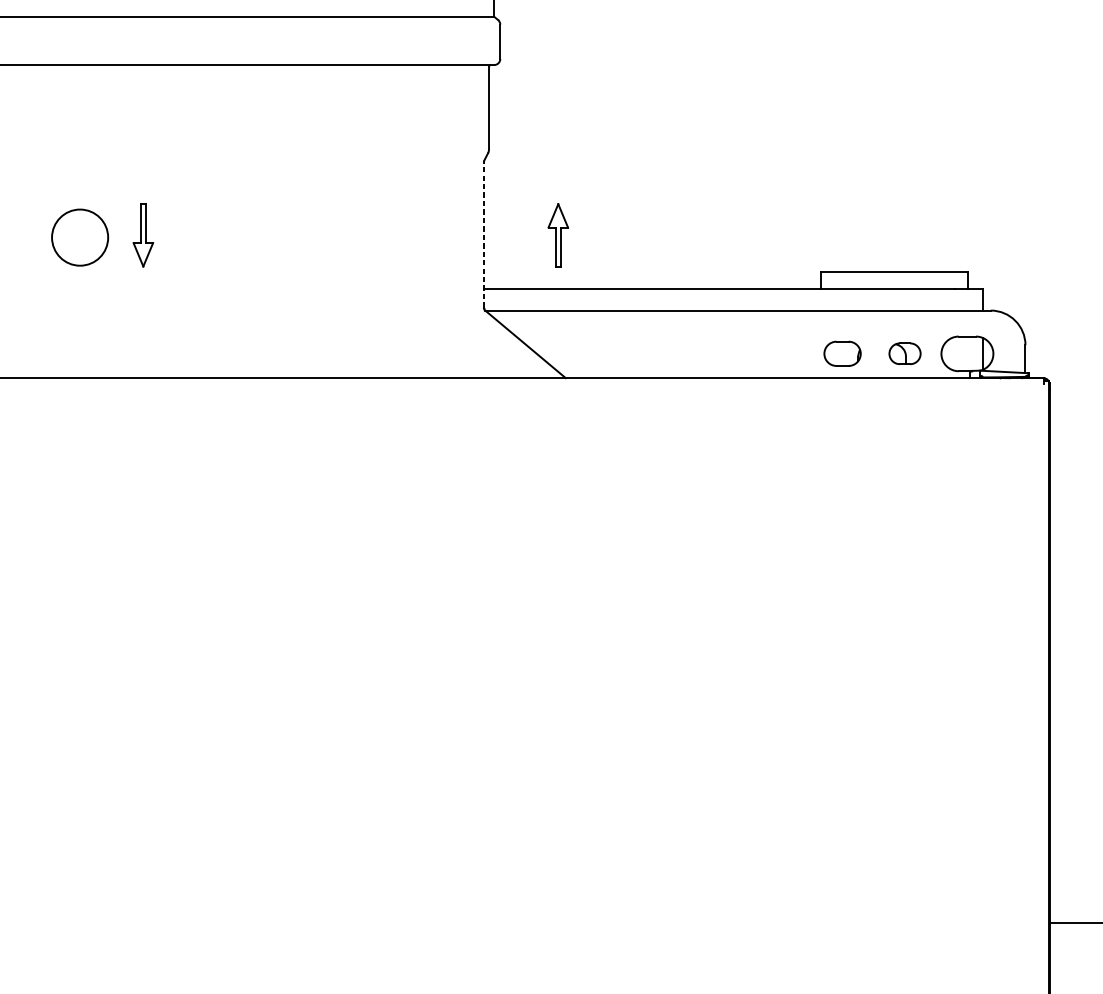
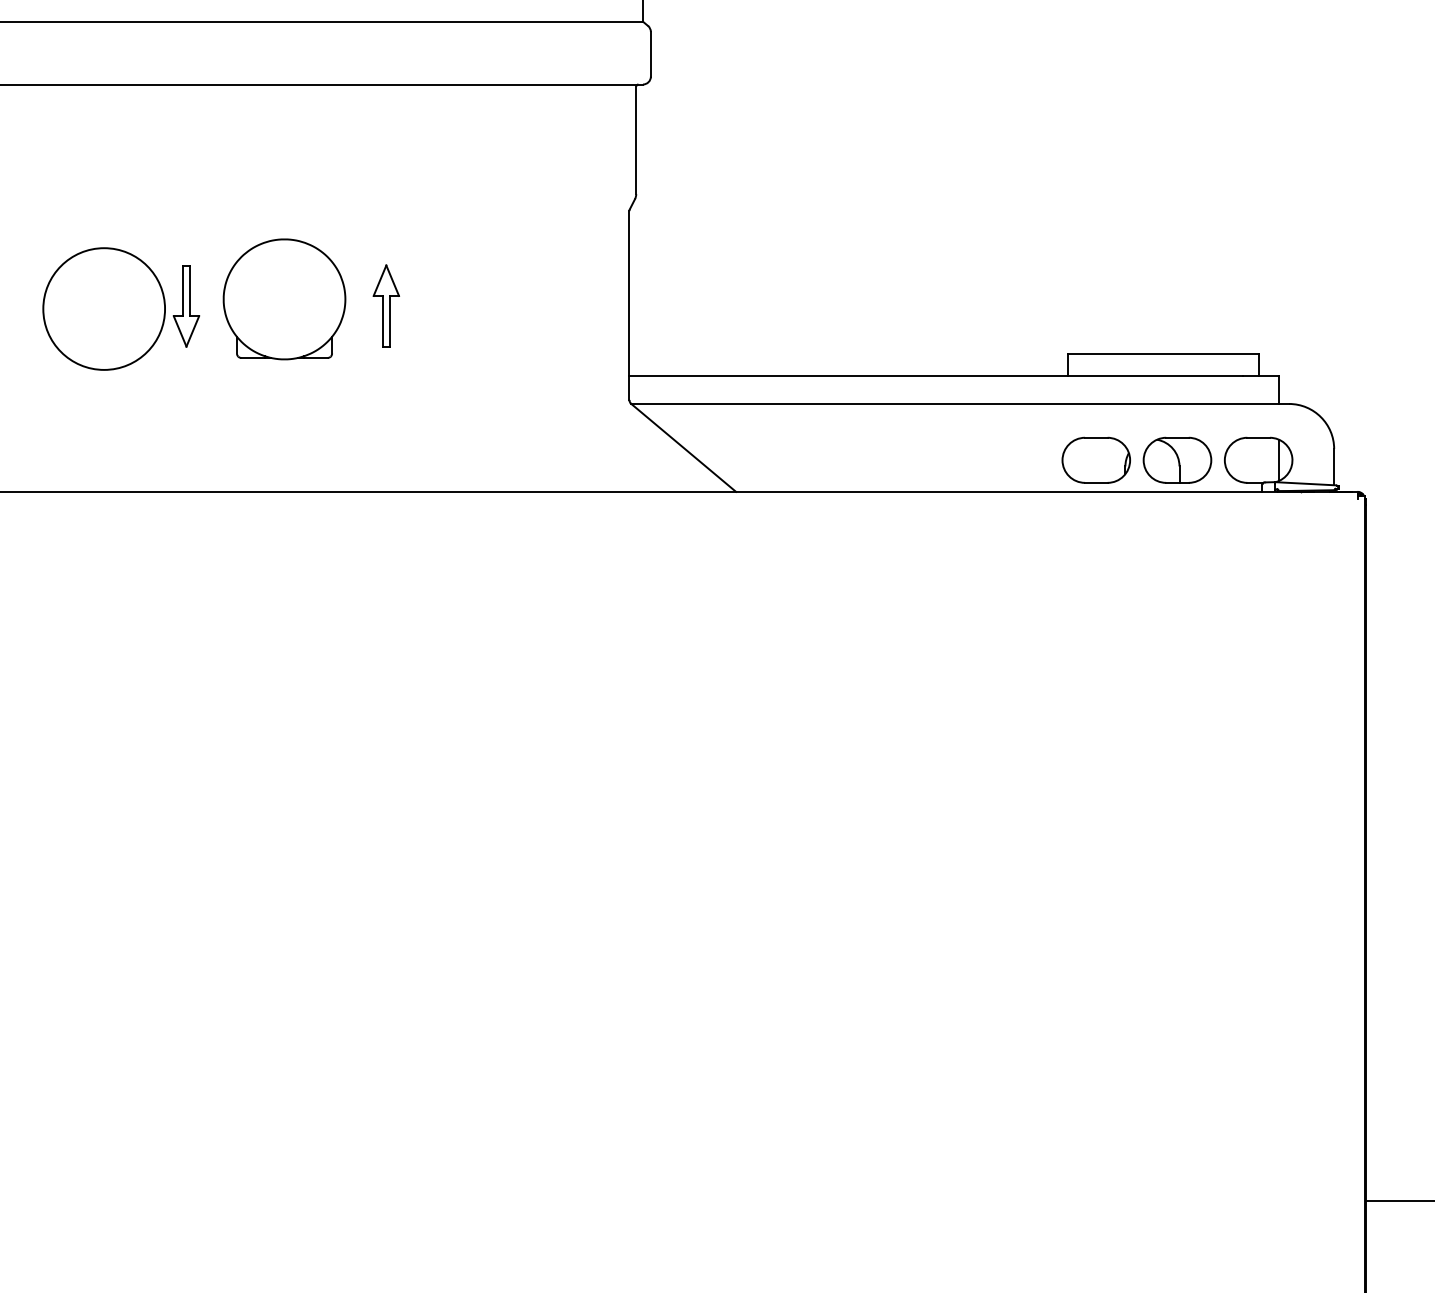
part: (218, 230) -> (284, 299), added
line: (483, 234) -> (629, 305), dashed -> solid
part: (557, 234) -> (385, 305), moved
circle: (80, 237) -> (104, 308), size x1.67
part: (842, 353) -> (1095, 459), size x1.43
part: (905, 353) -> (1177, 459), size x1.67

